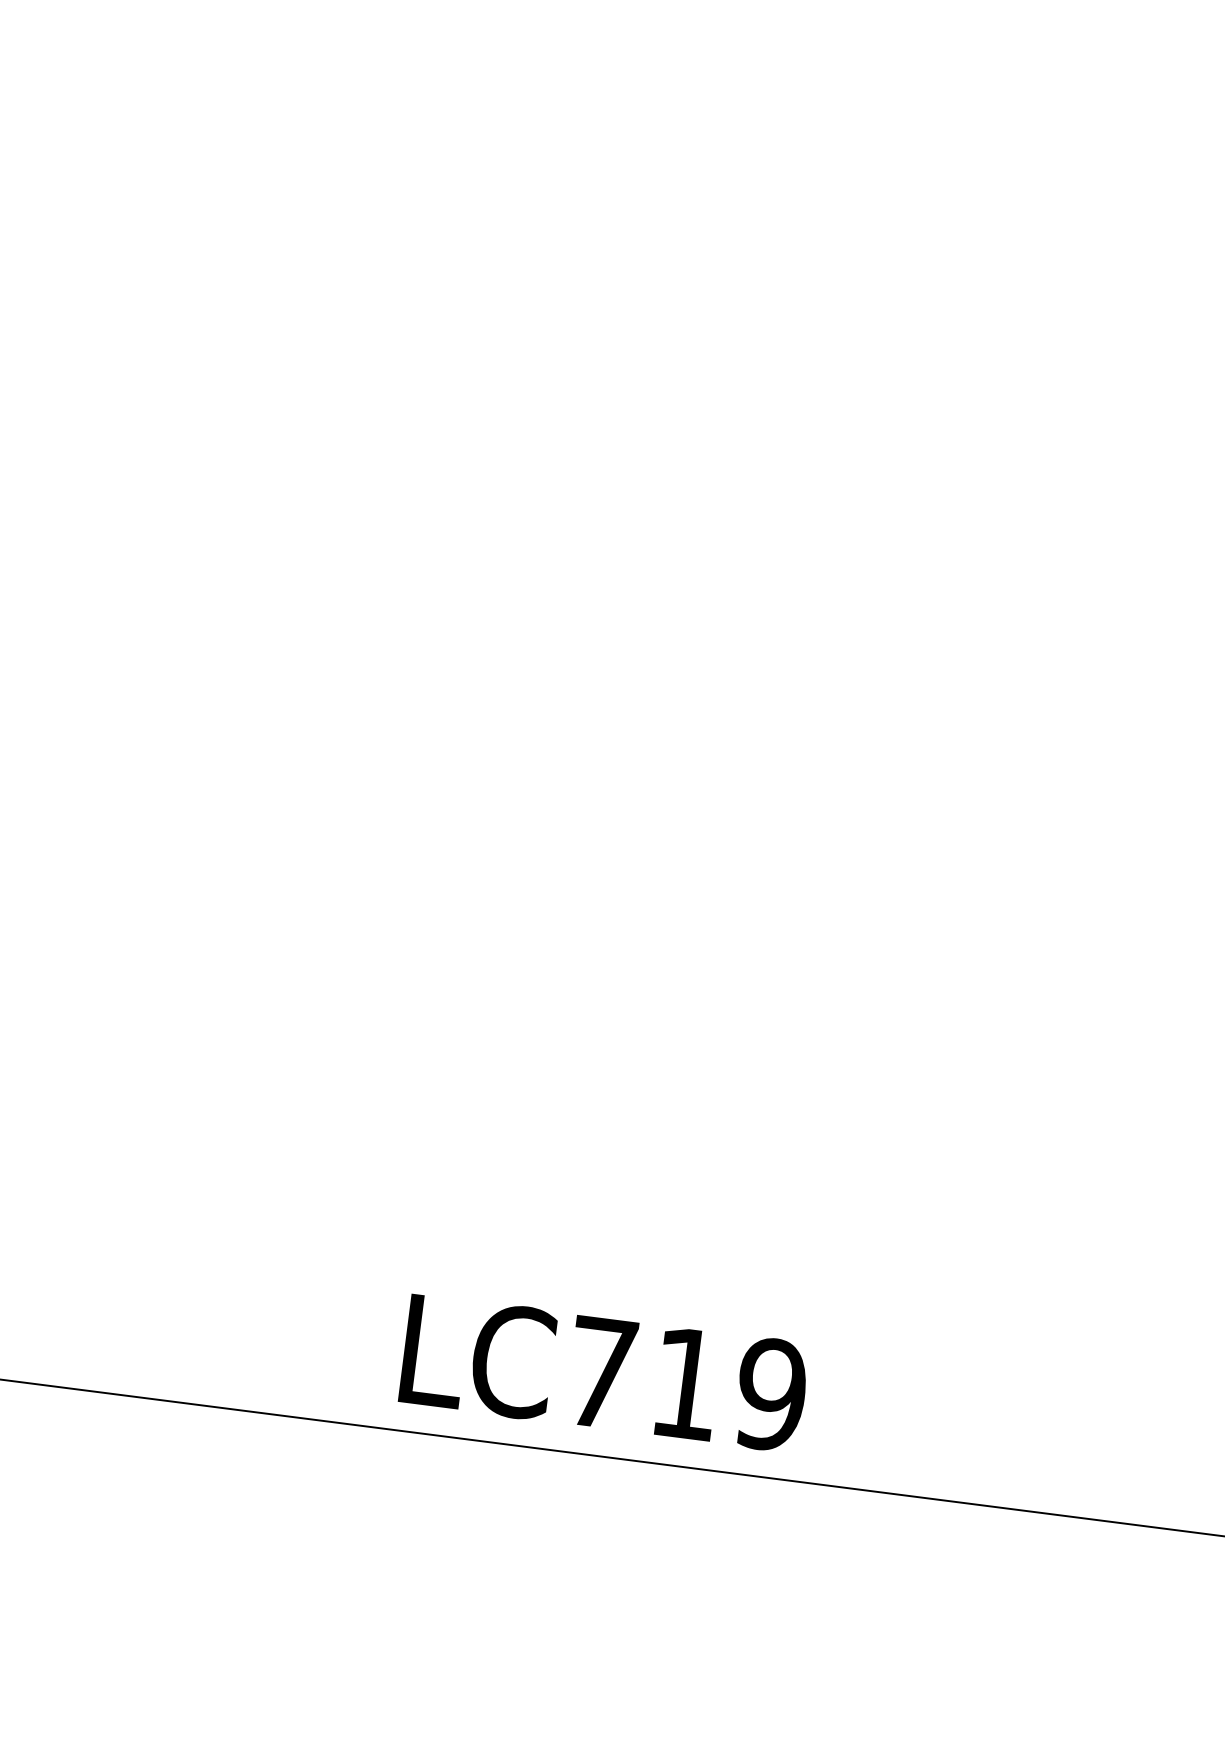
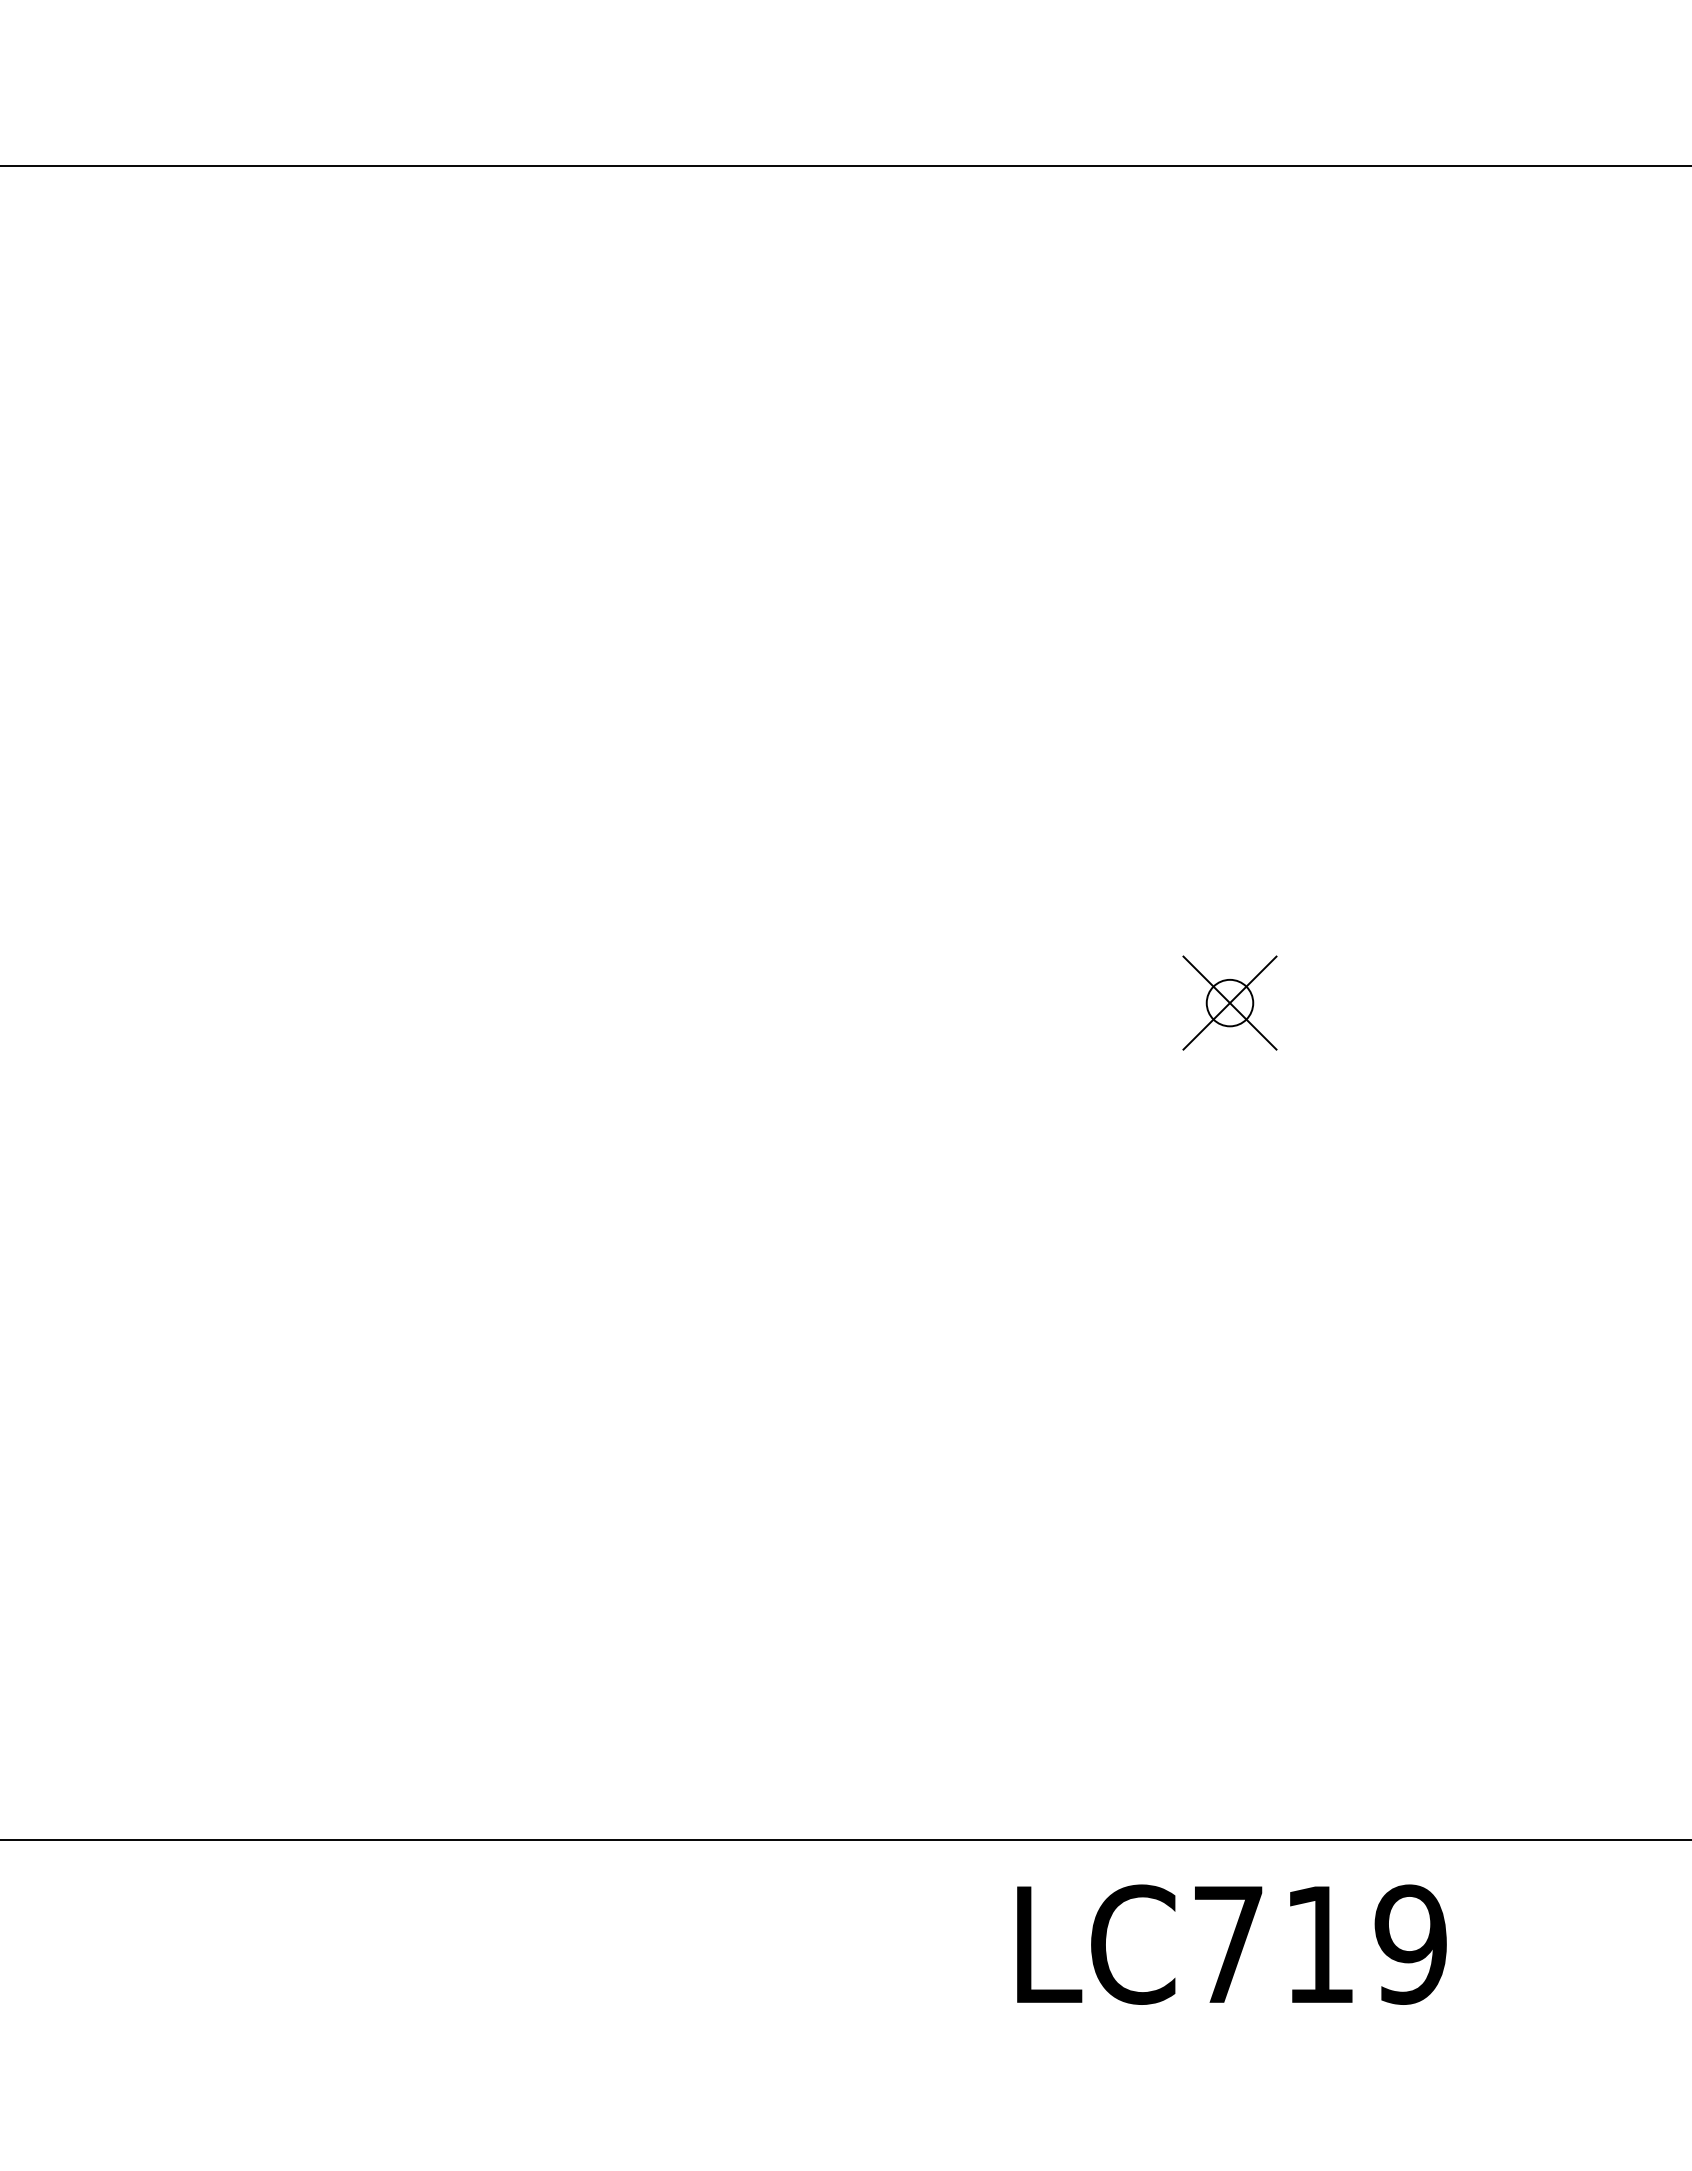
part: (691, 675) -> (1229, 1002), added
text: (604, 1373) -> (1231, 1944), moved

